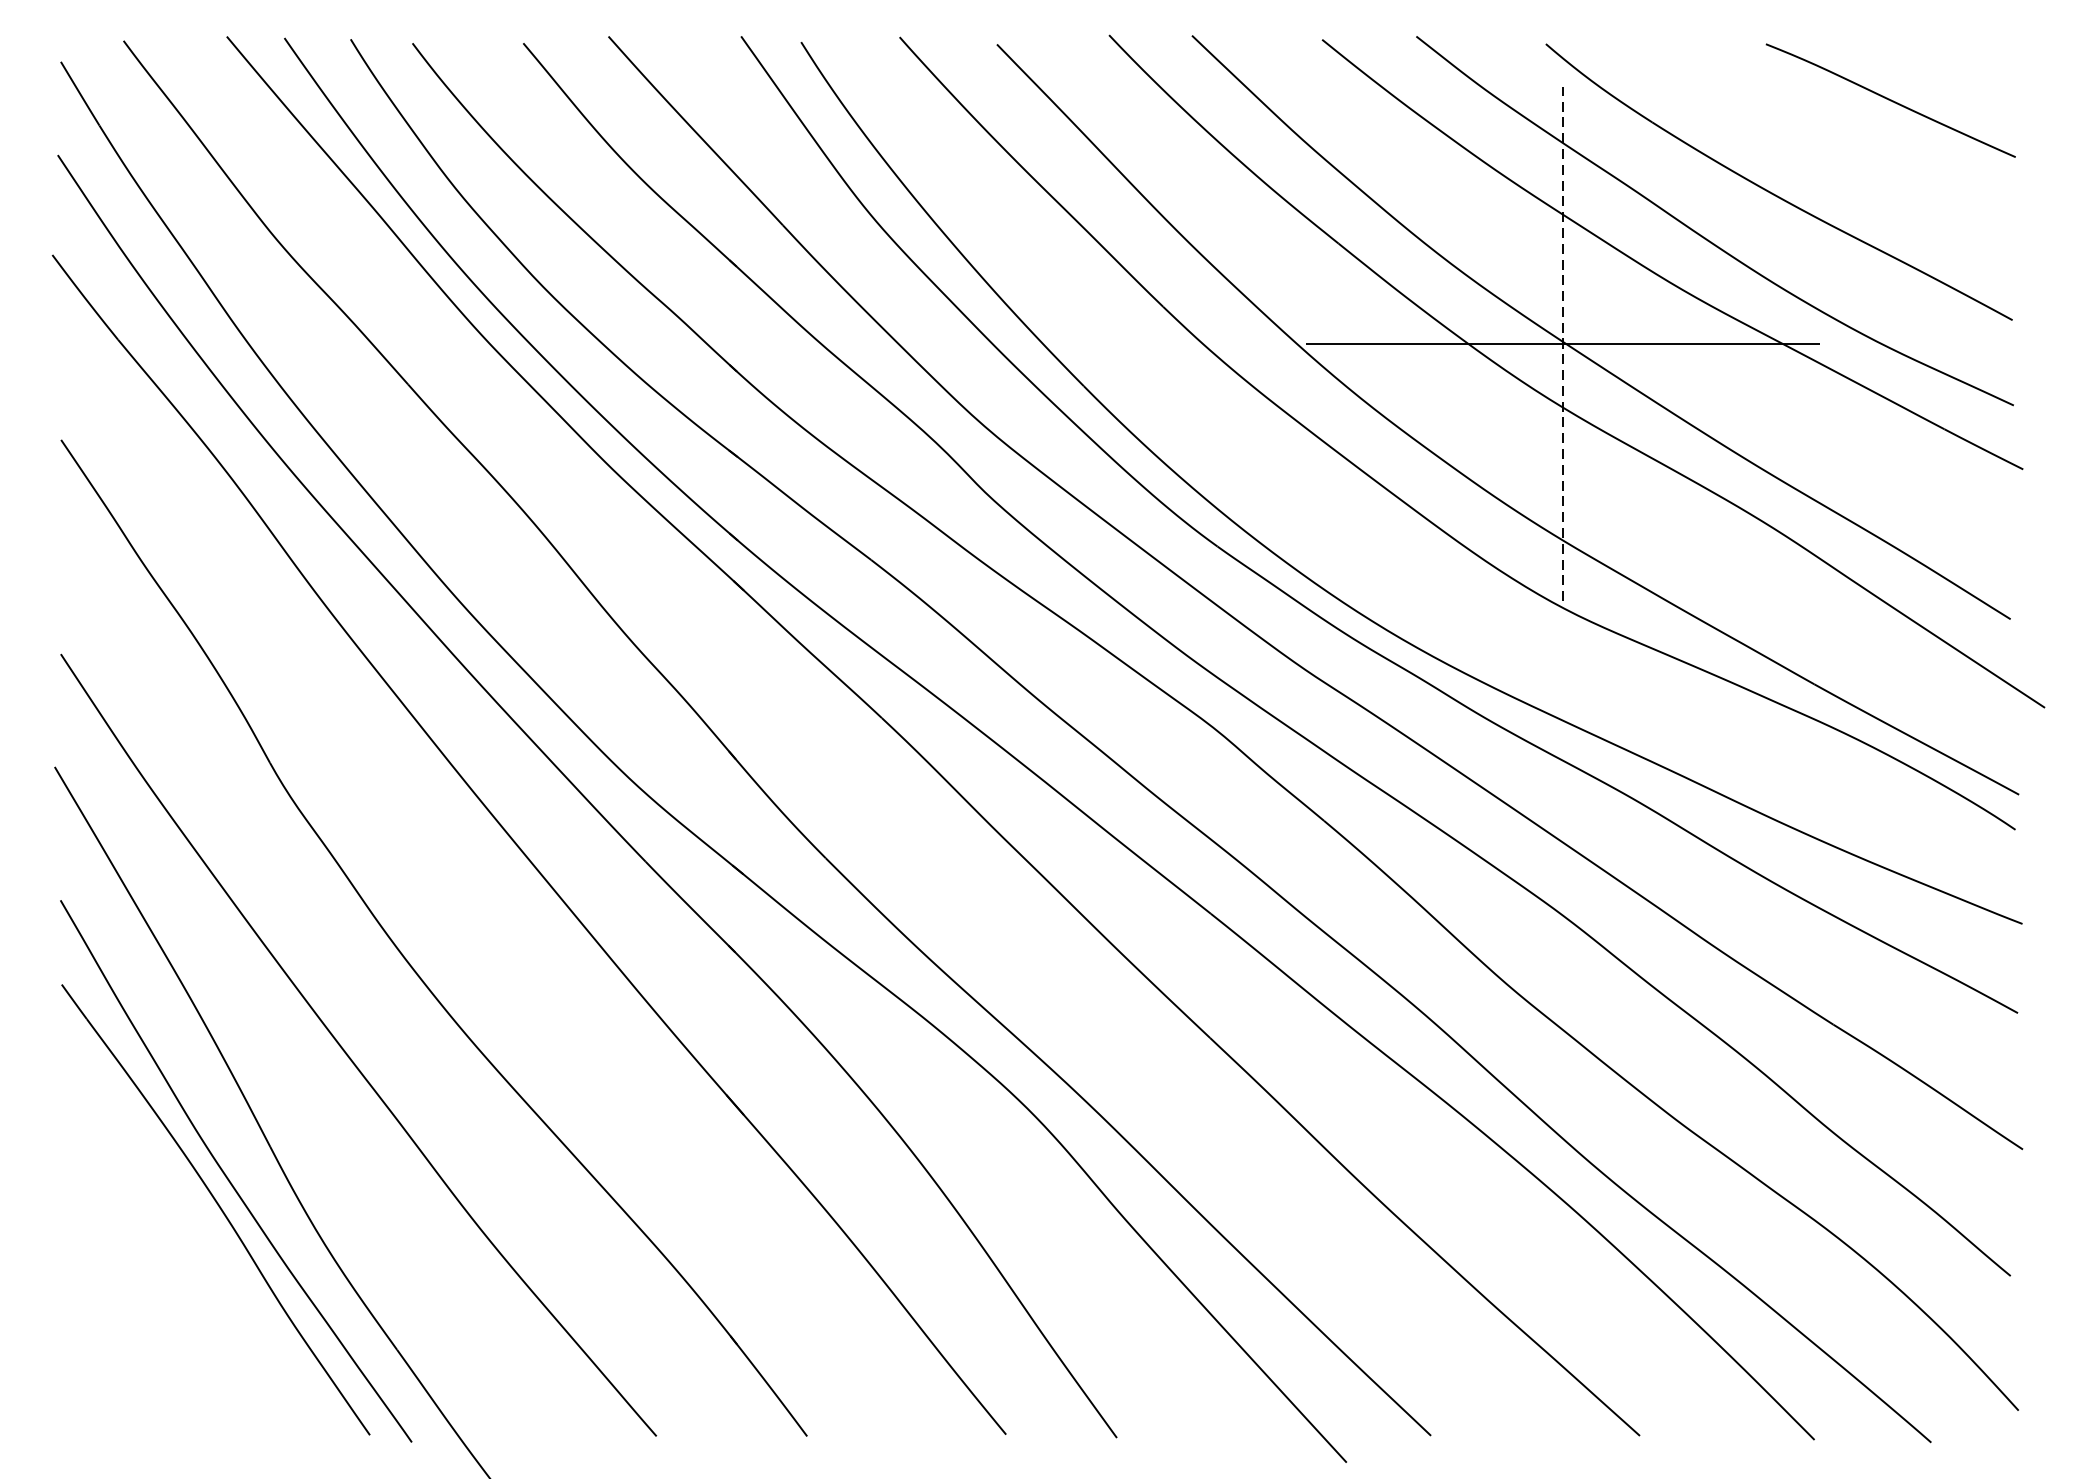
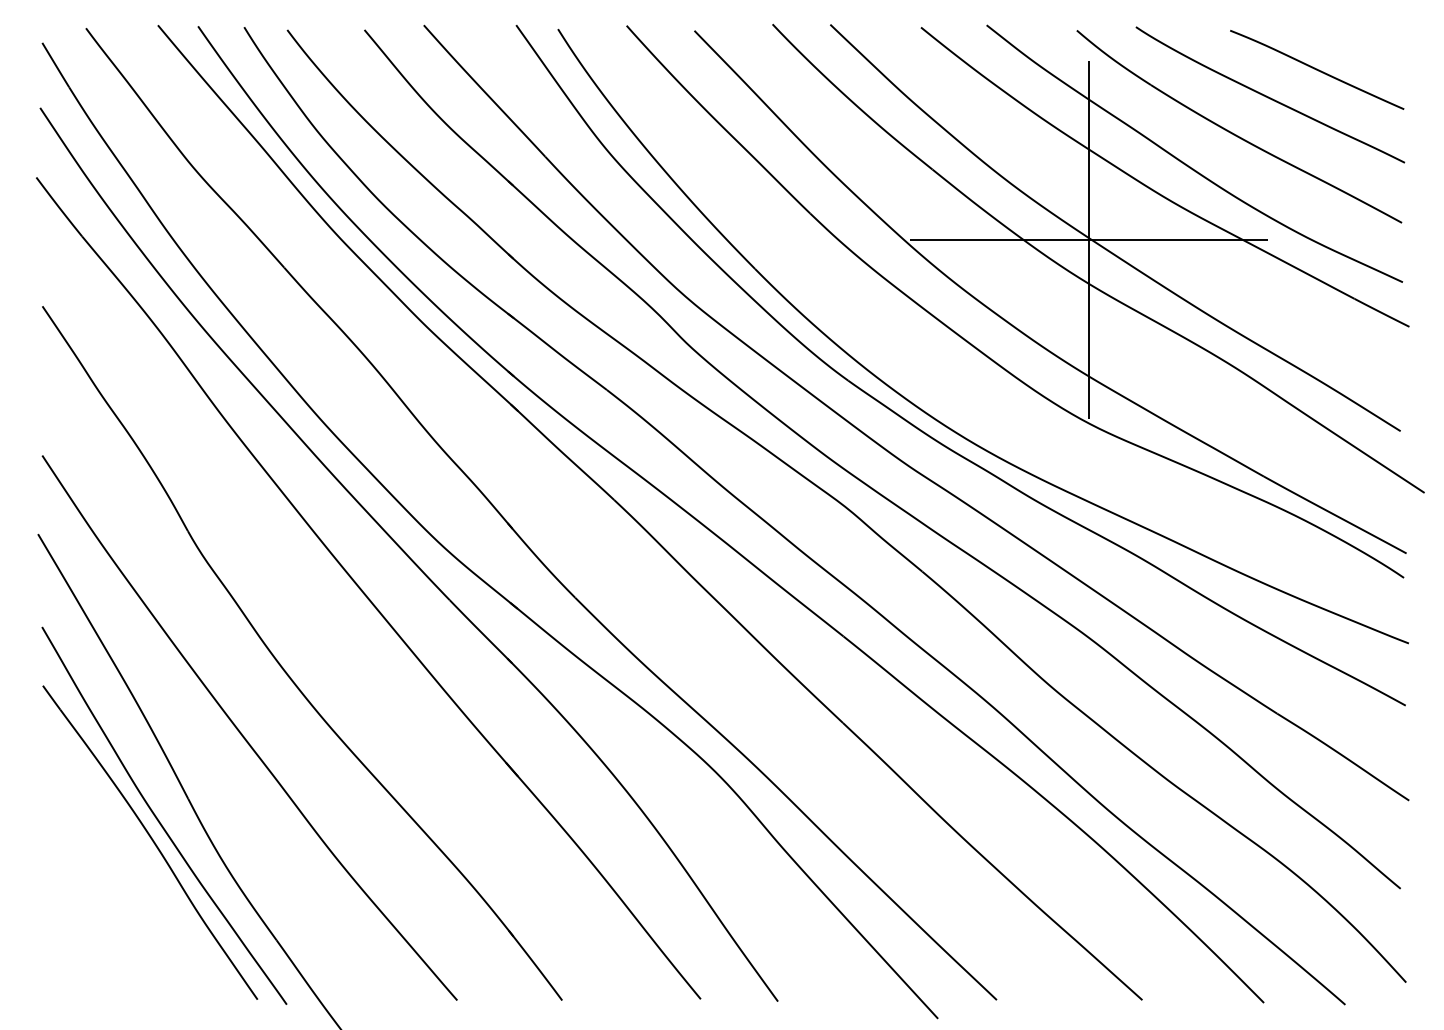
curve: (1820, 138) -> (1268, 96), added
line: (1564, 344) -> (1089, 239), dashed -> solid

